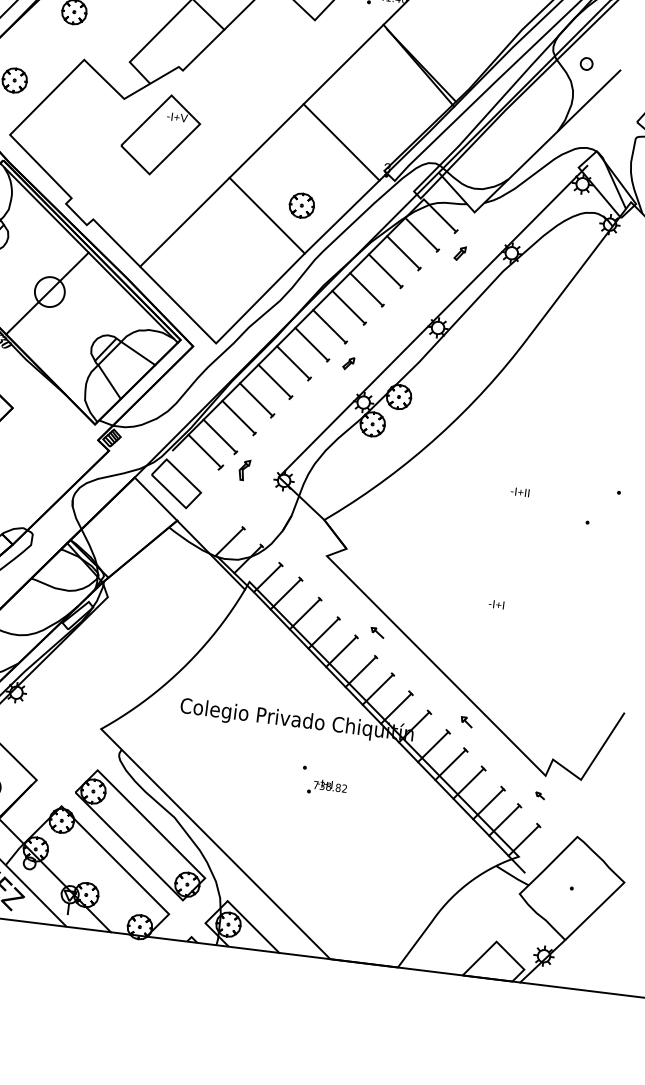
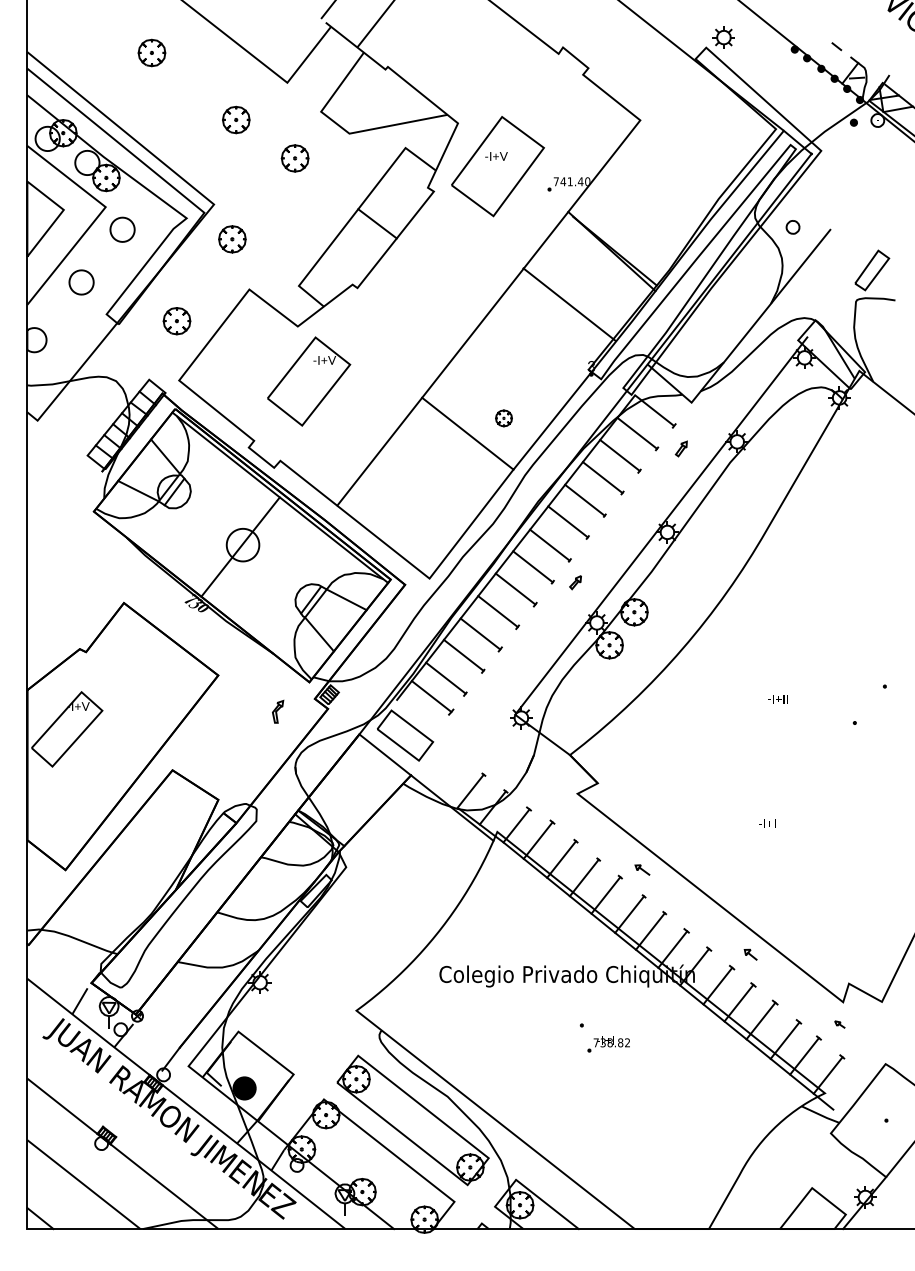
part: (161, 134) -> (309, 381), moved
line: (341, 142) -> (569, 304), moved
part: (301, 205) -> (503, 418), size x0.6
part: (244, 469) -> (278, 711), moved

